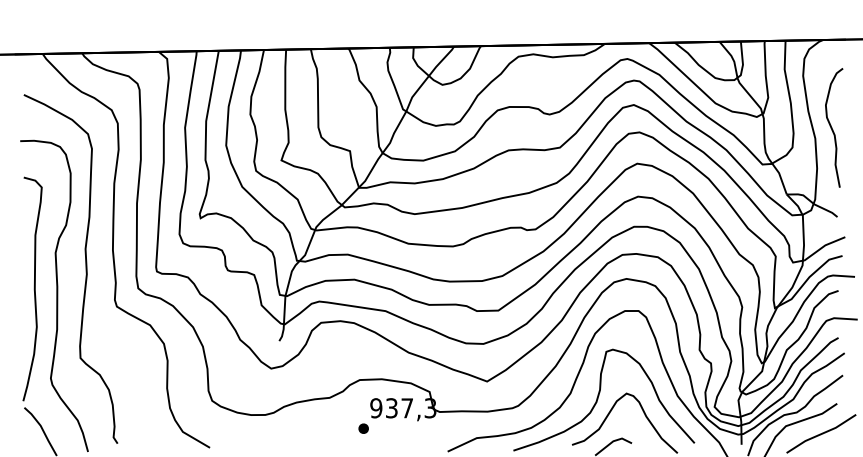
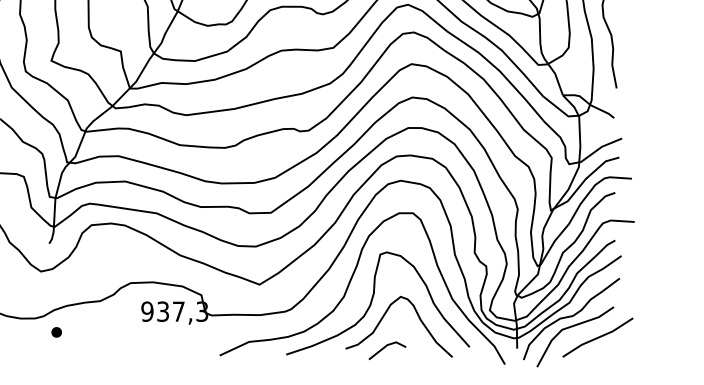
part: (363, 428) -> (56, 332), moved

